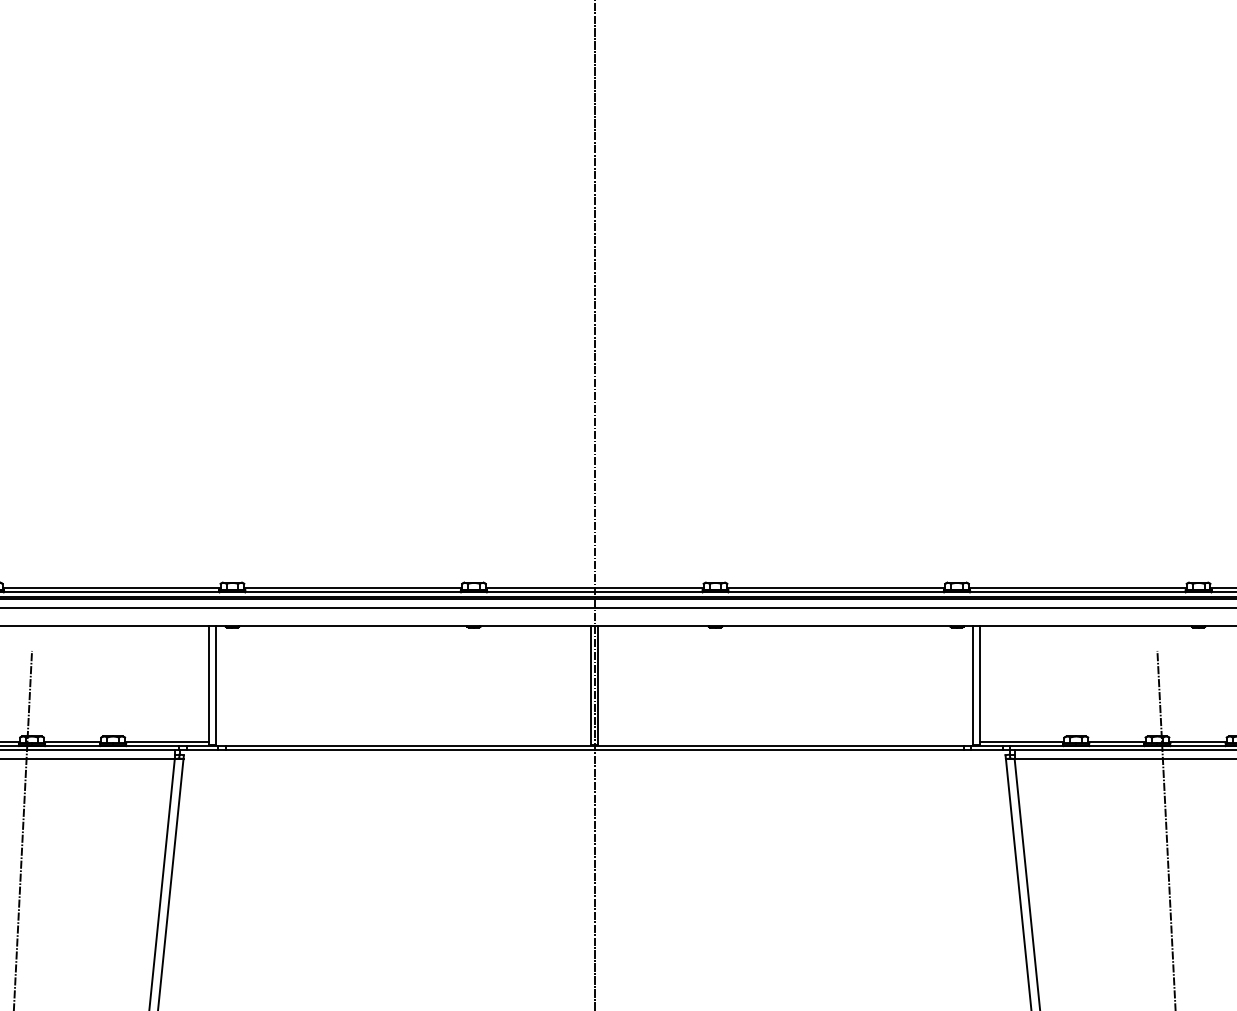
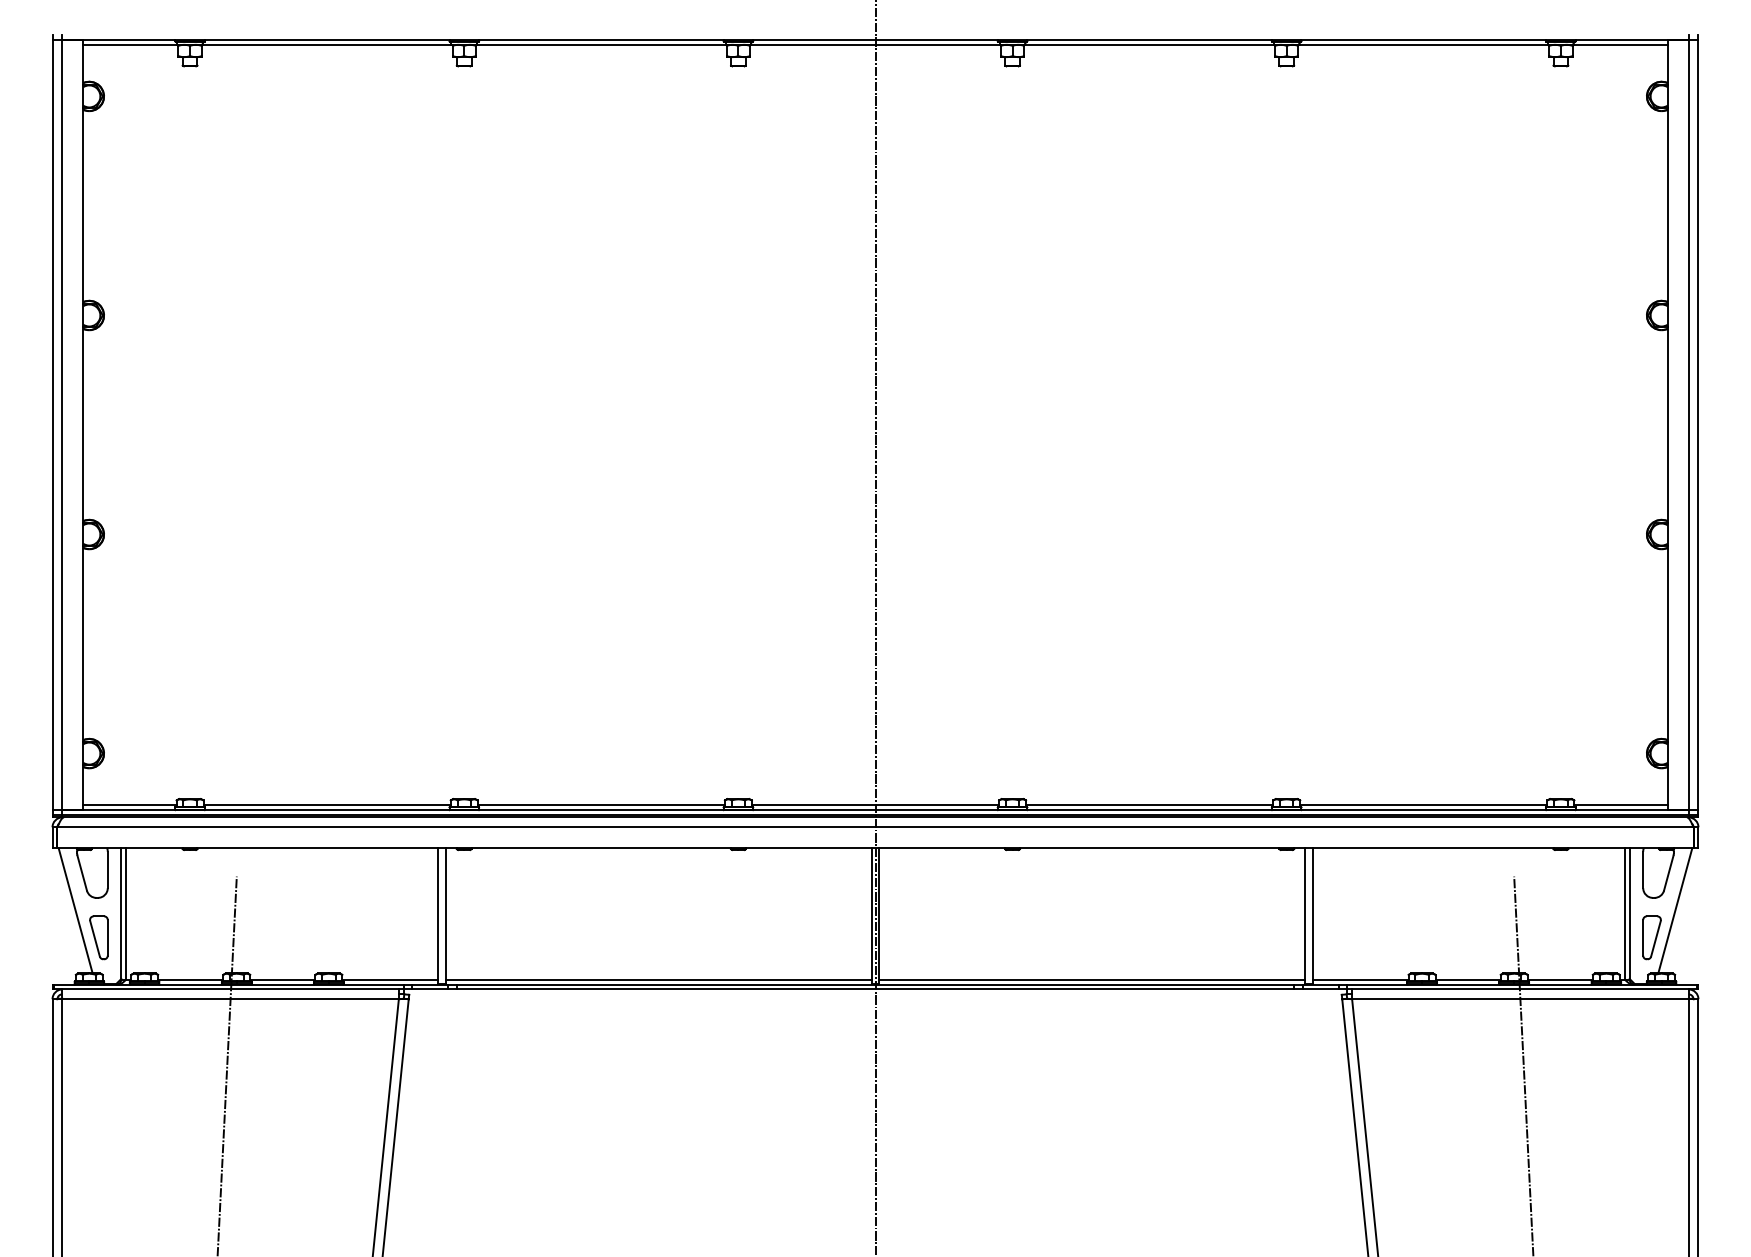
line: (403, 741) -> (658, 979), added
line: (785, 741) -> (1092, 979), added

